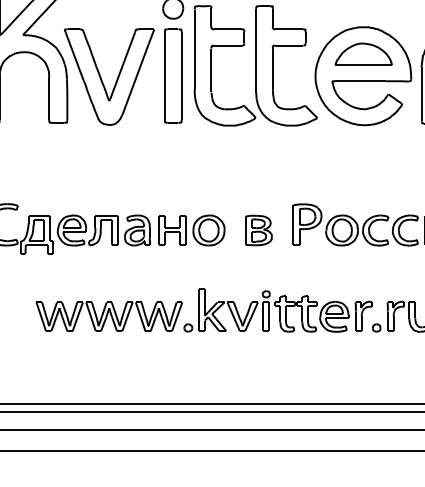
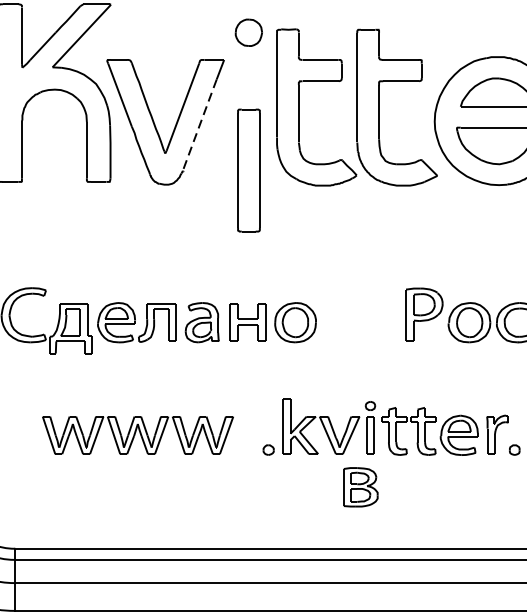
part: (173, 75) -> (249, 169), moved
line: (135, 79) -> (199, 125), solid -> dashed
part: (258, 230) -> (360, 487), moved
part: (108, 316) -> (136, 435), moved

